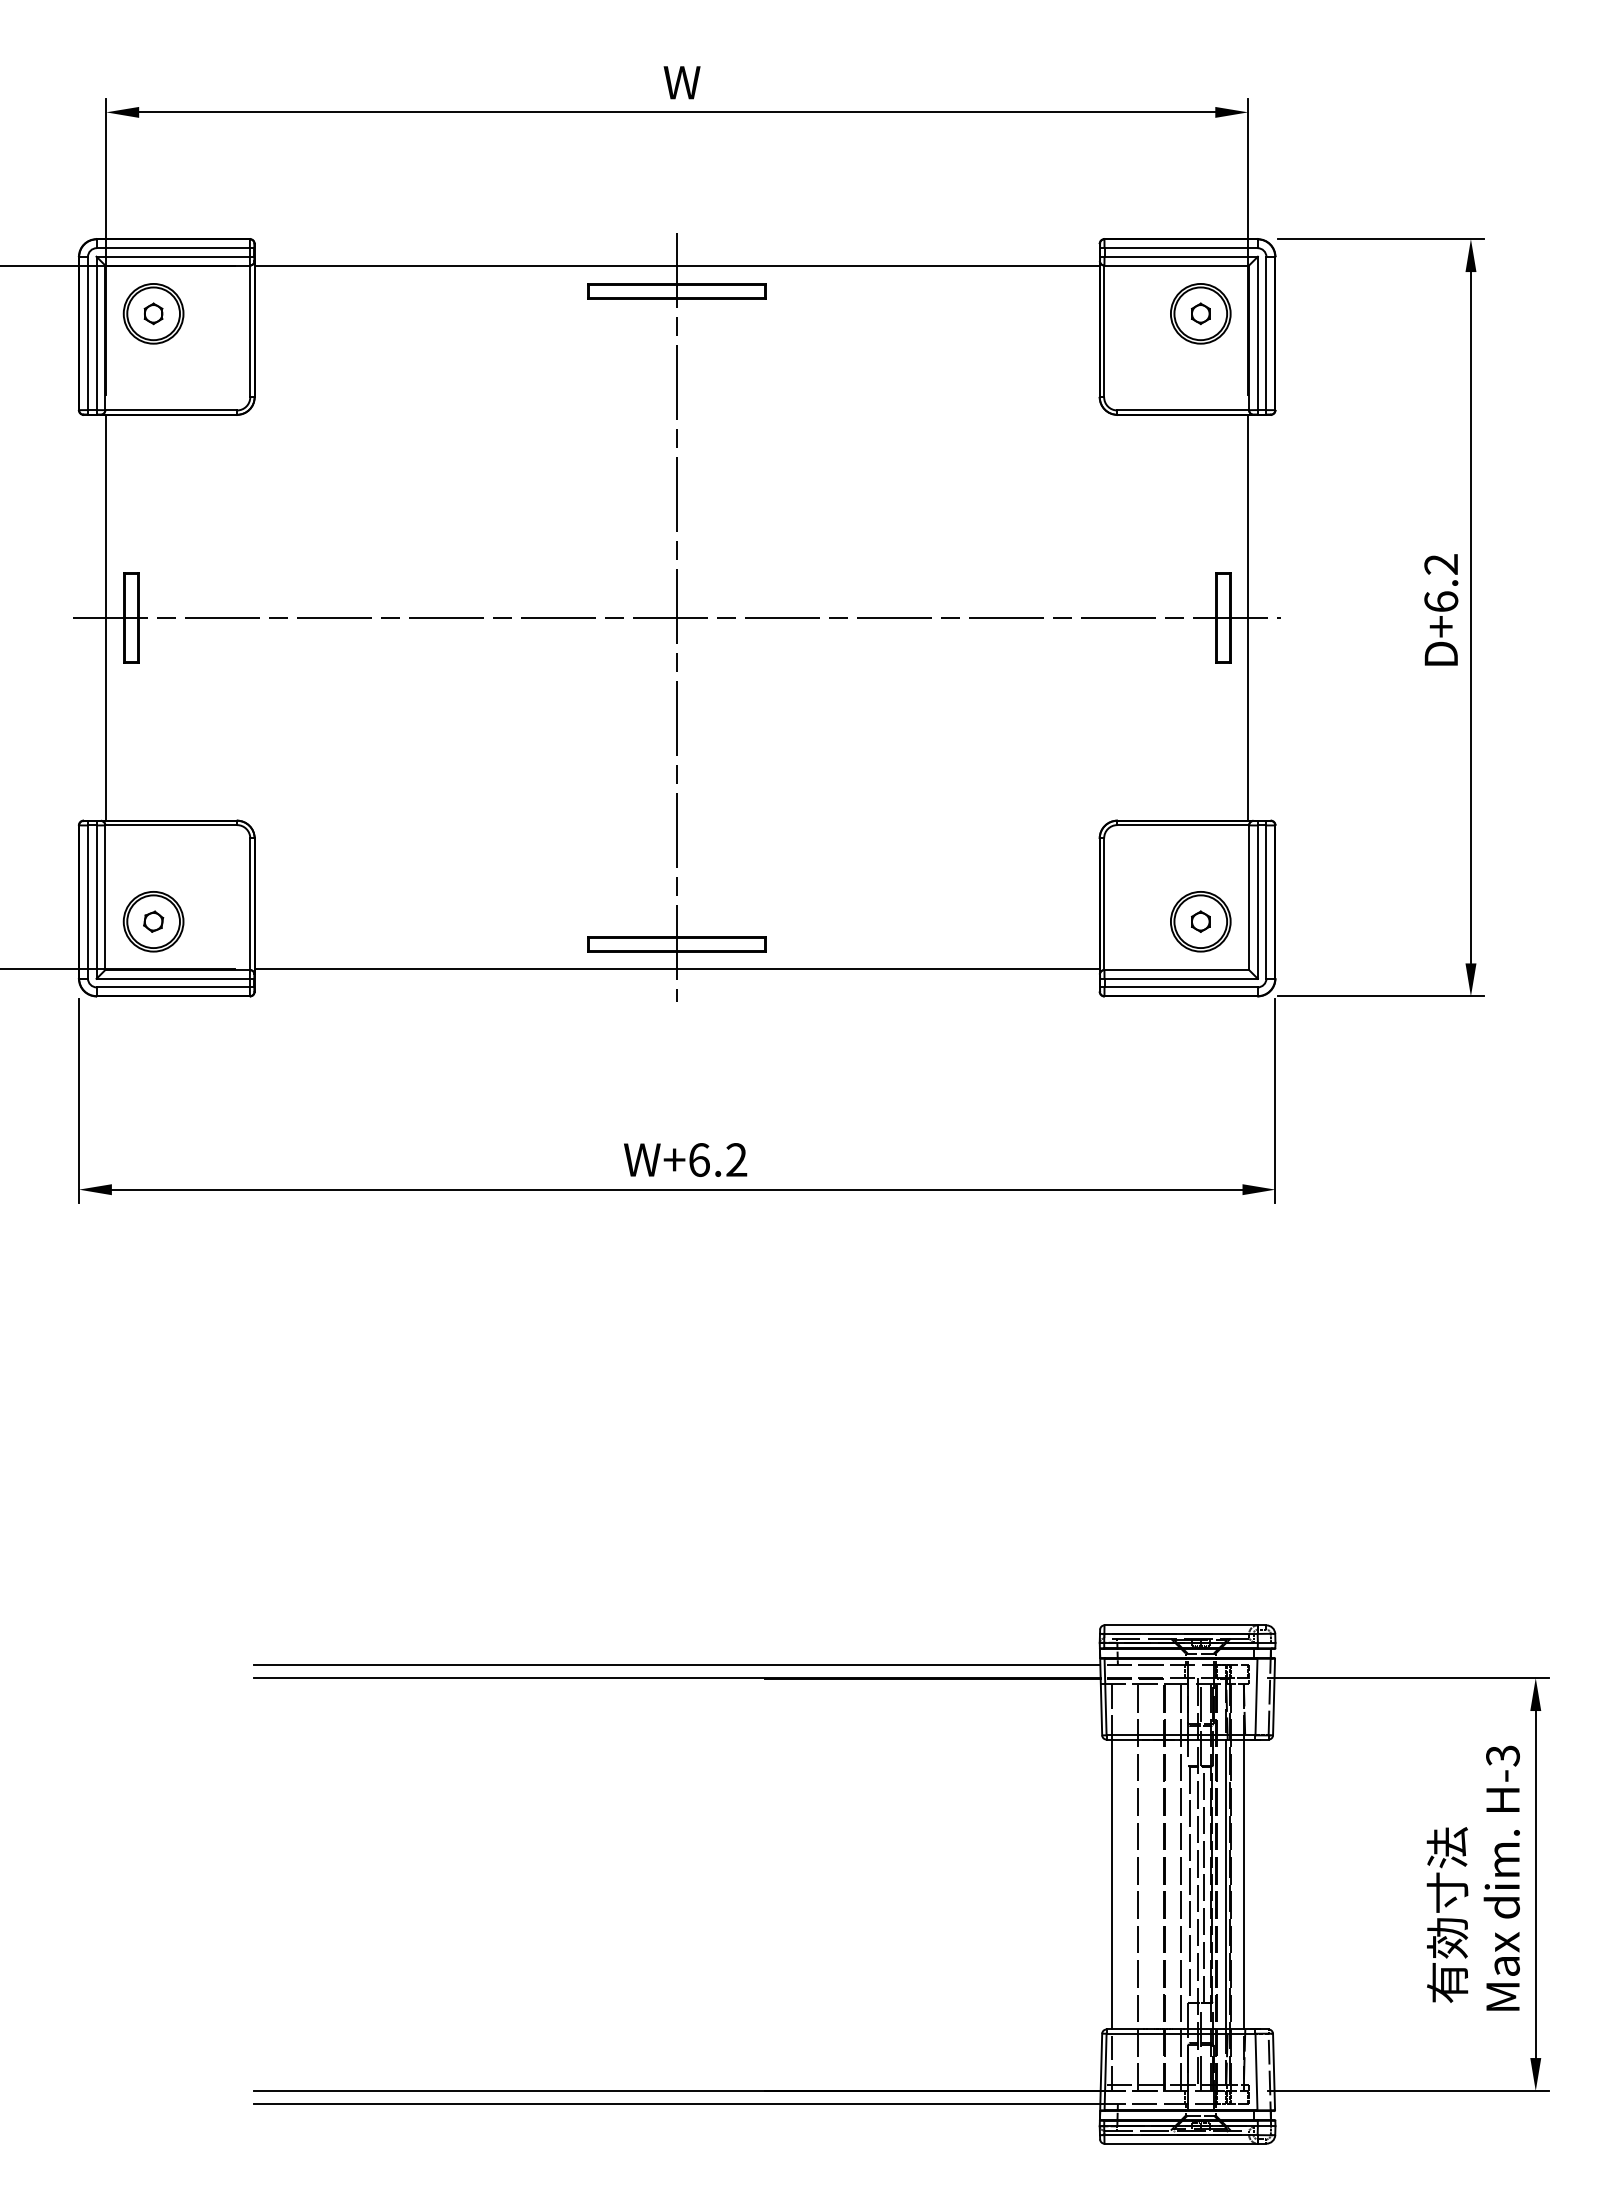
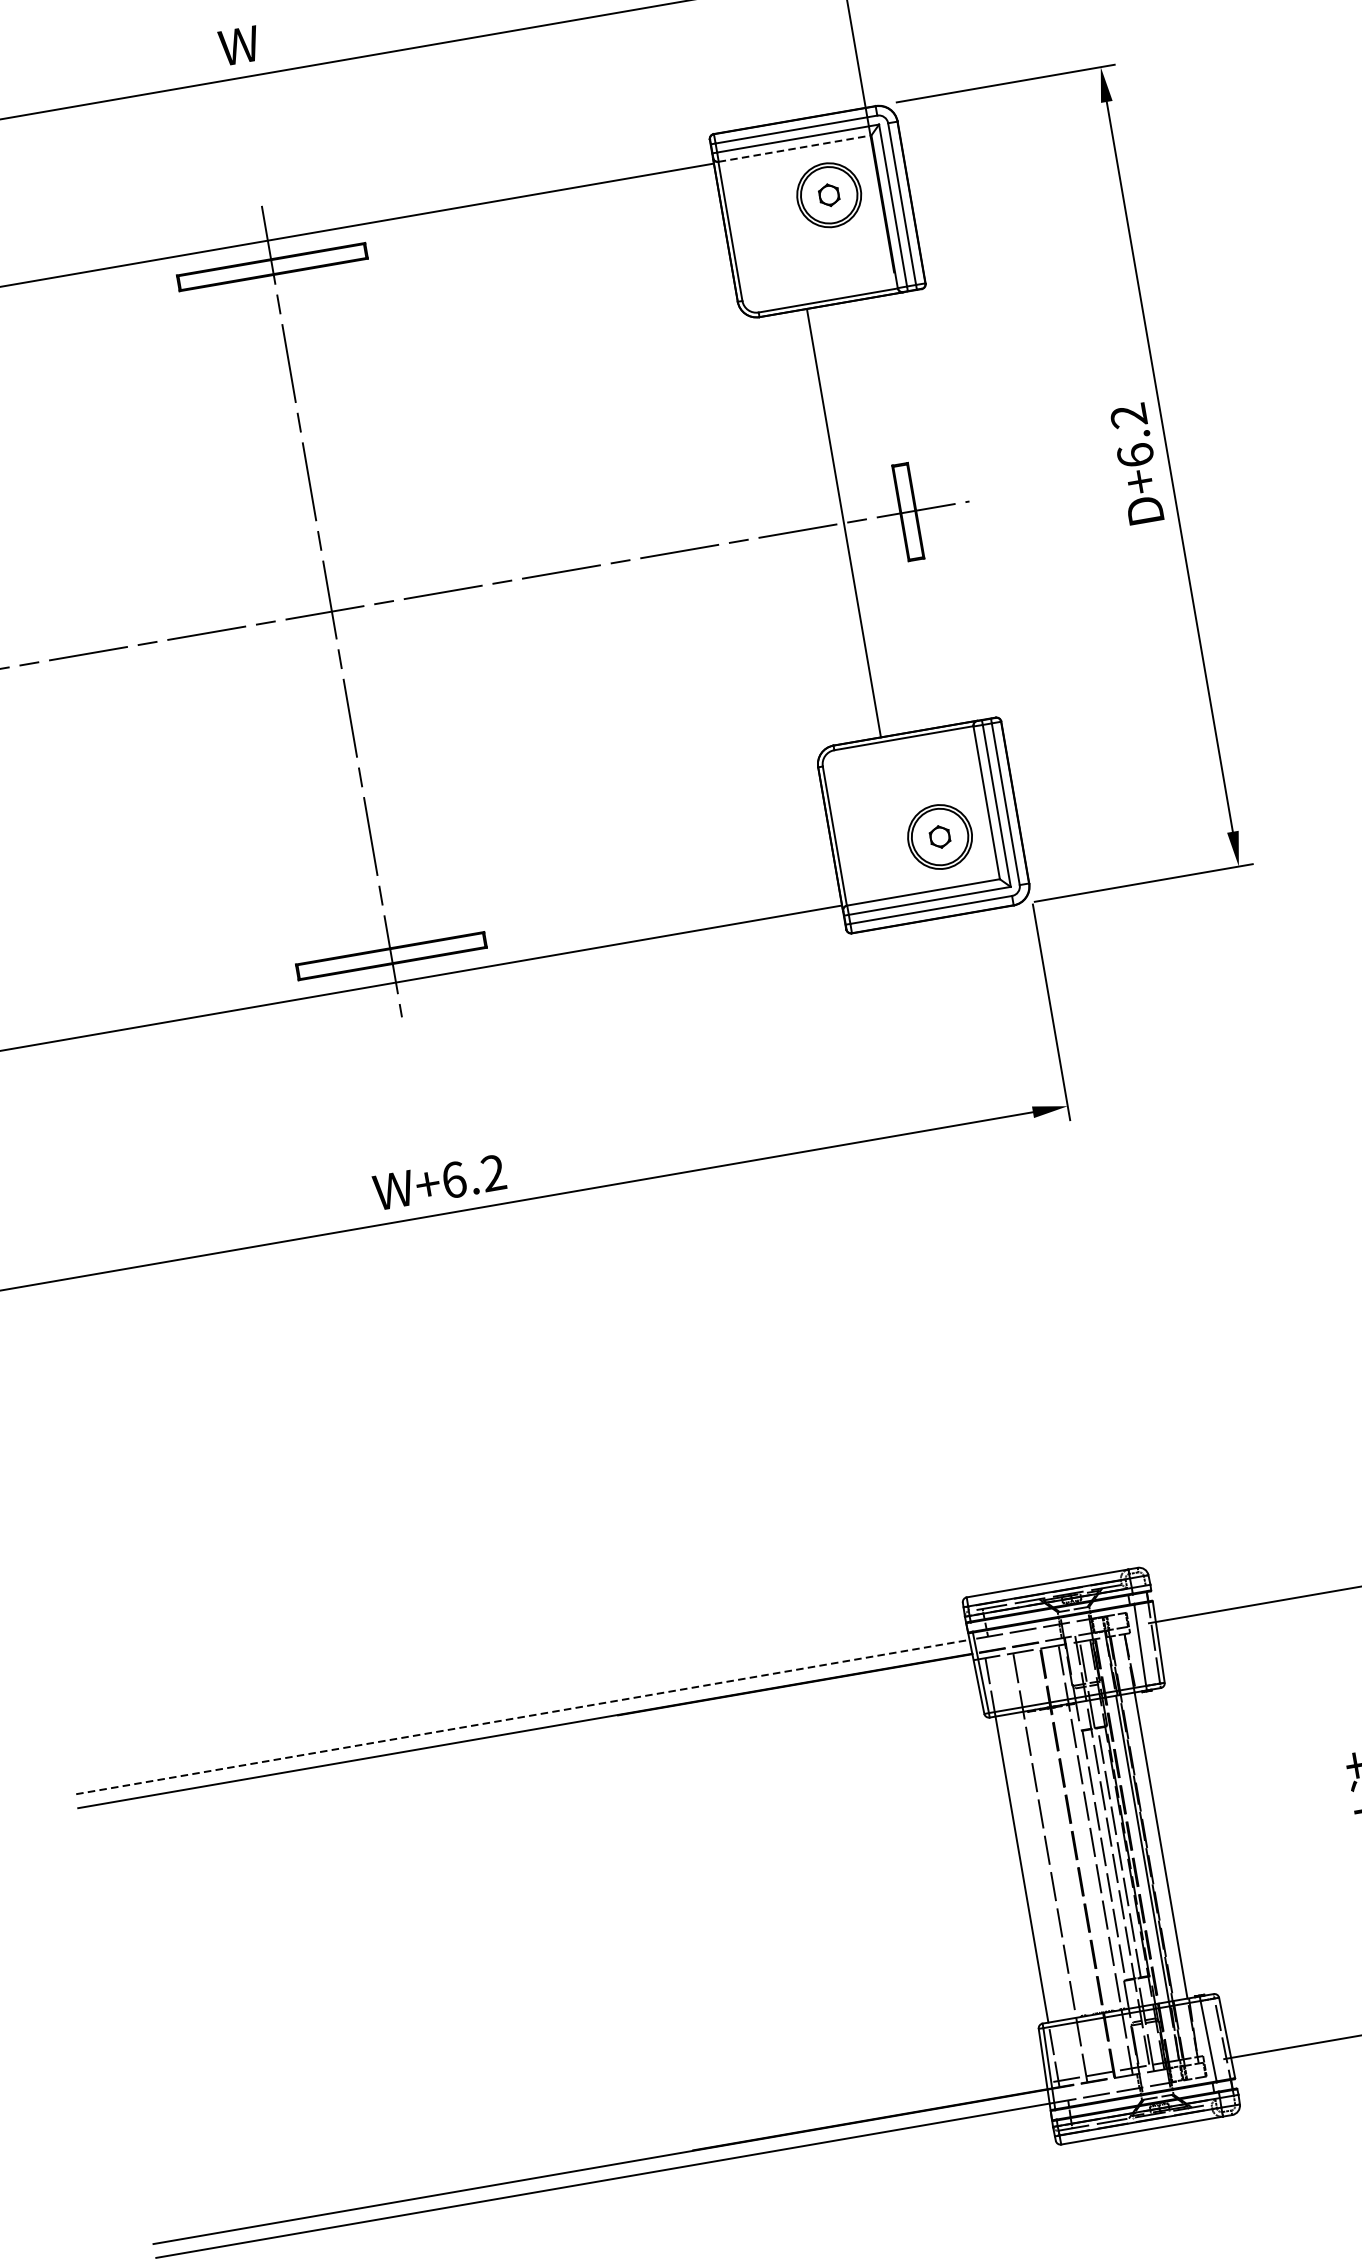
line: (1177, 265) -> (795, 148), solid -> dashed
line: (1248, 617) -> (844, 522), moved
line: (677, 1664) -> (523, 1716), solid -> dashed

